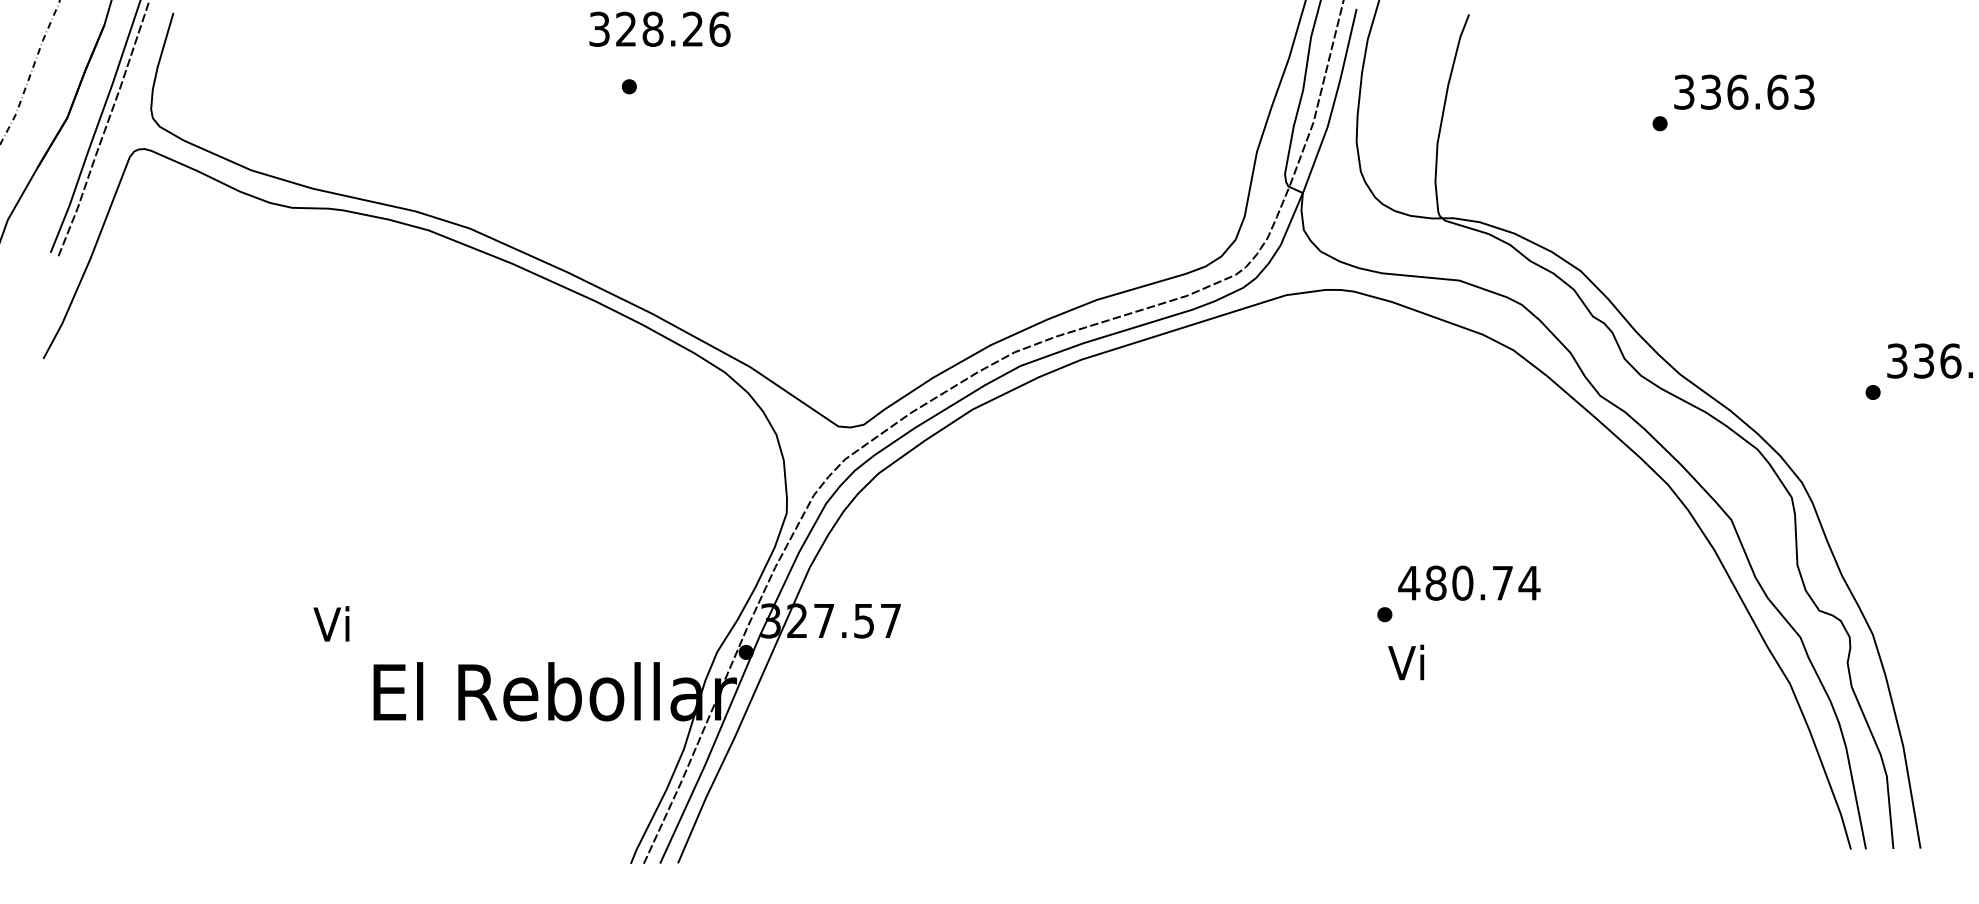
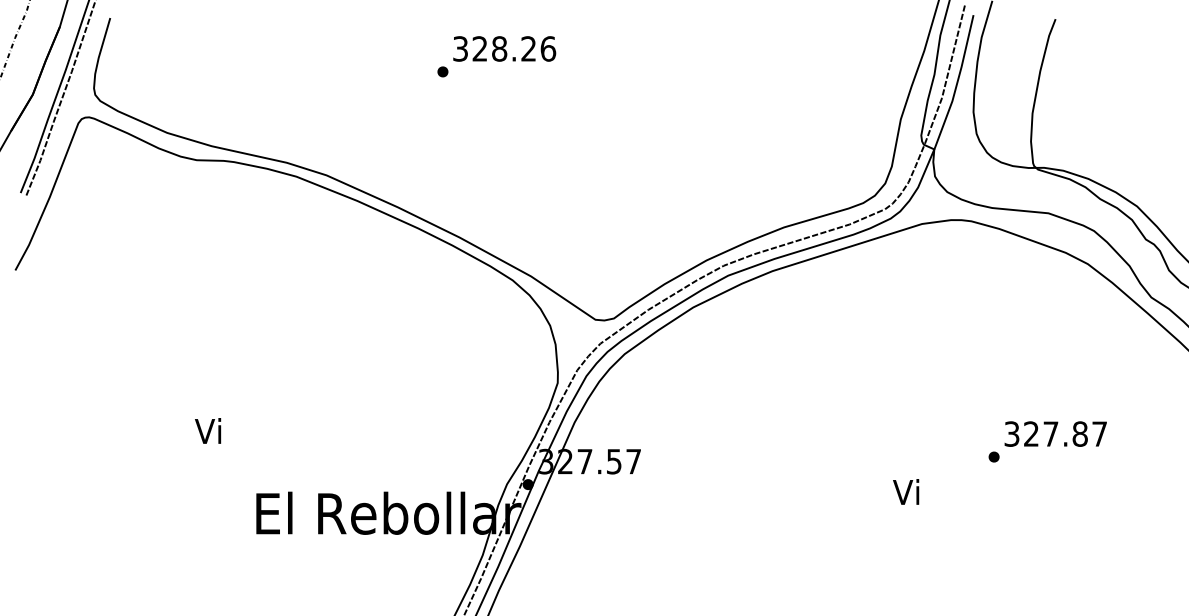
text: (659, 28) -> (504, 48), moved
text: (1469, 582) -> (1055, 433), 480.74 -> 327.87
text: (331, 623) -> (208, 430), moved
text: (1406, 662) -> (906, 491), moved

